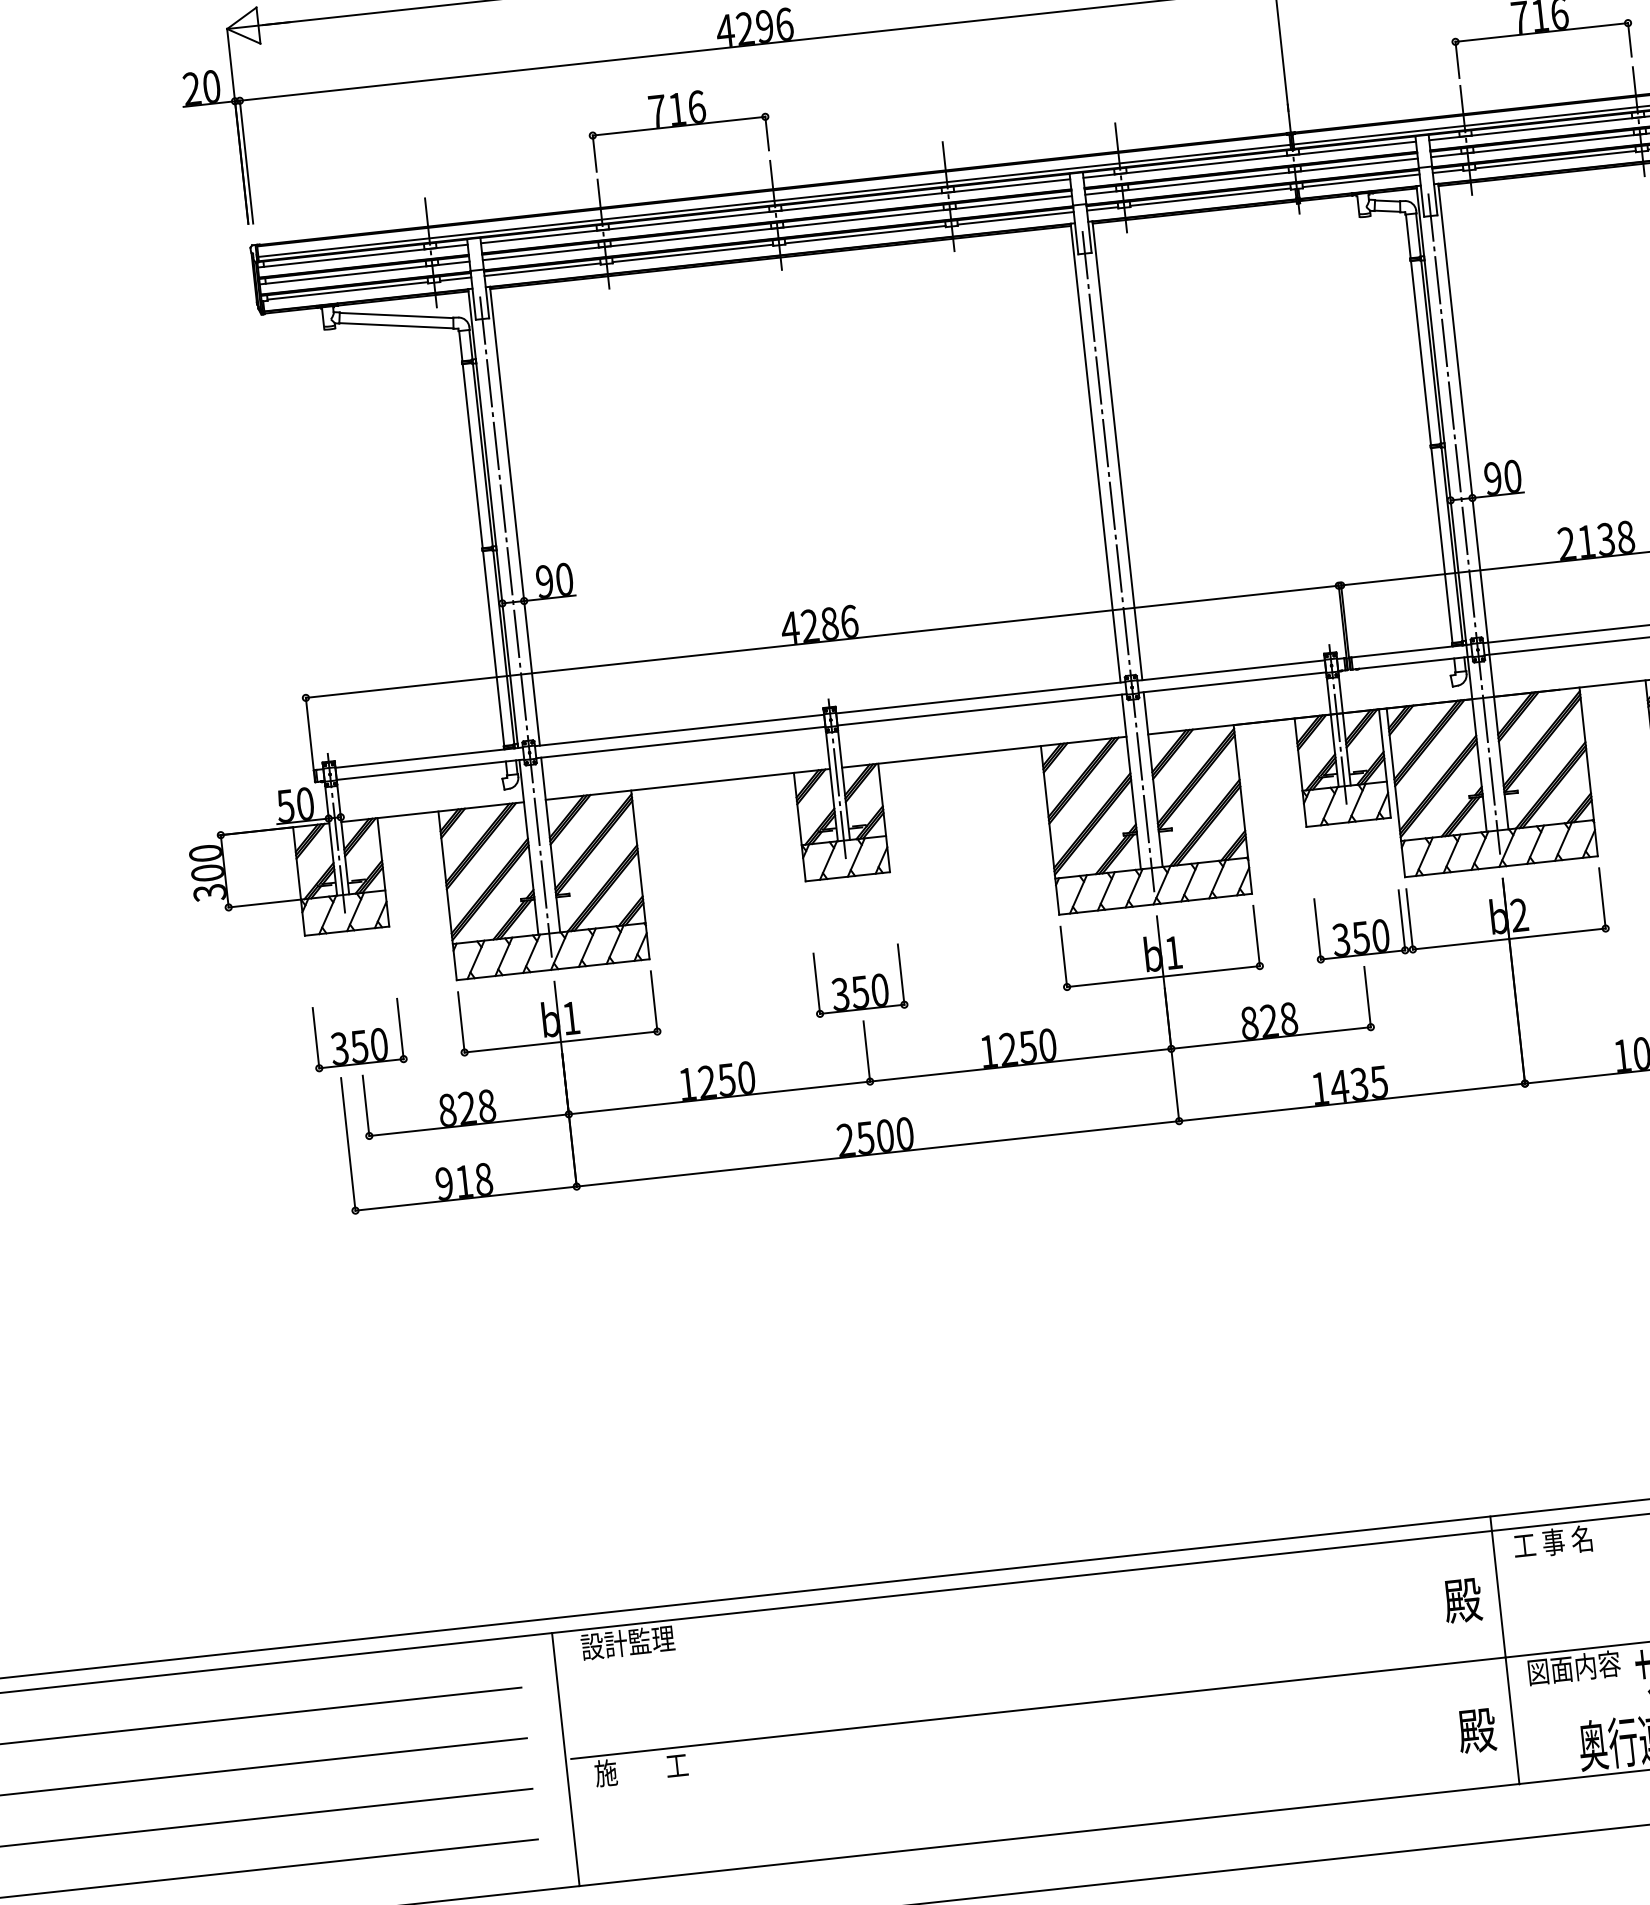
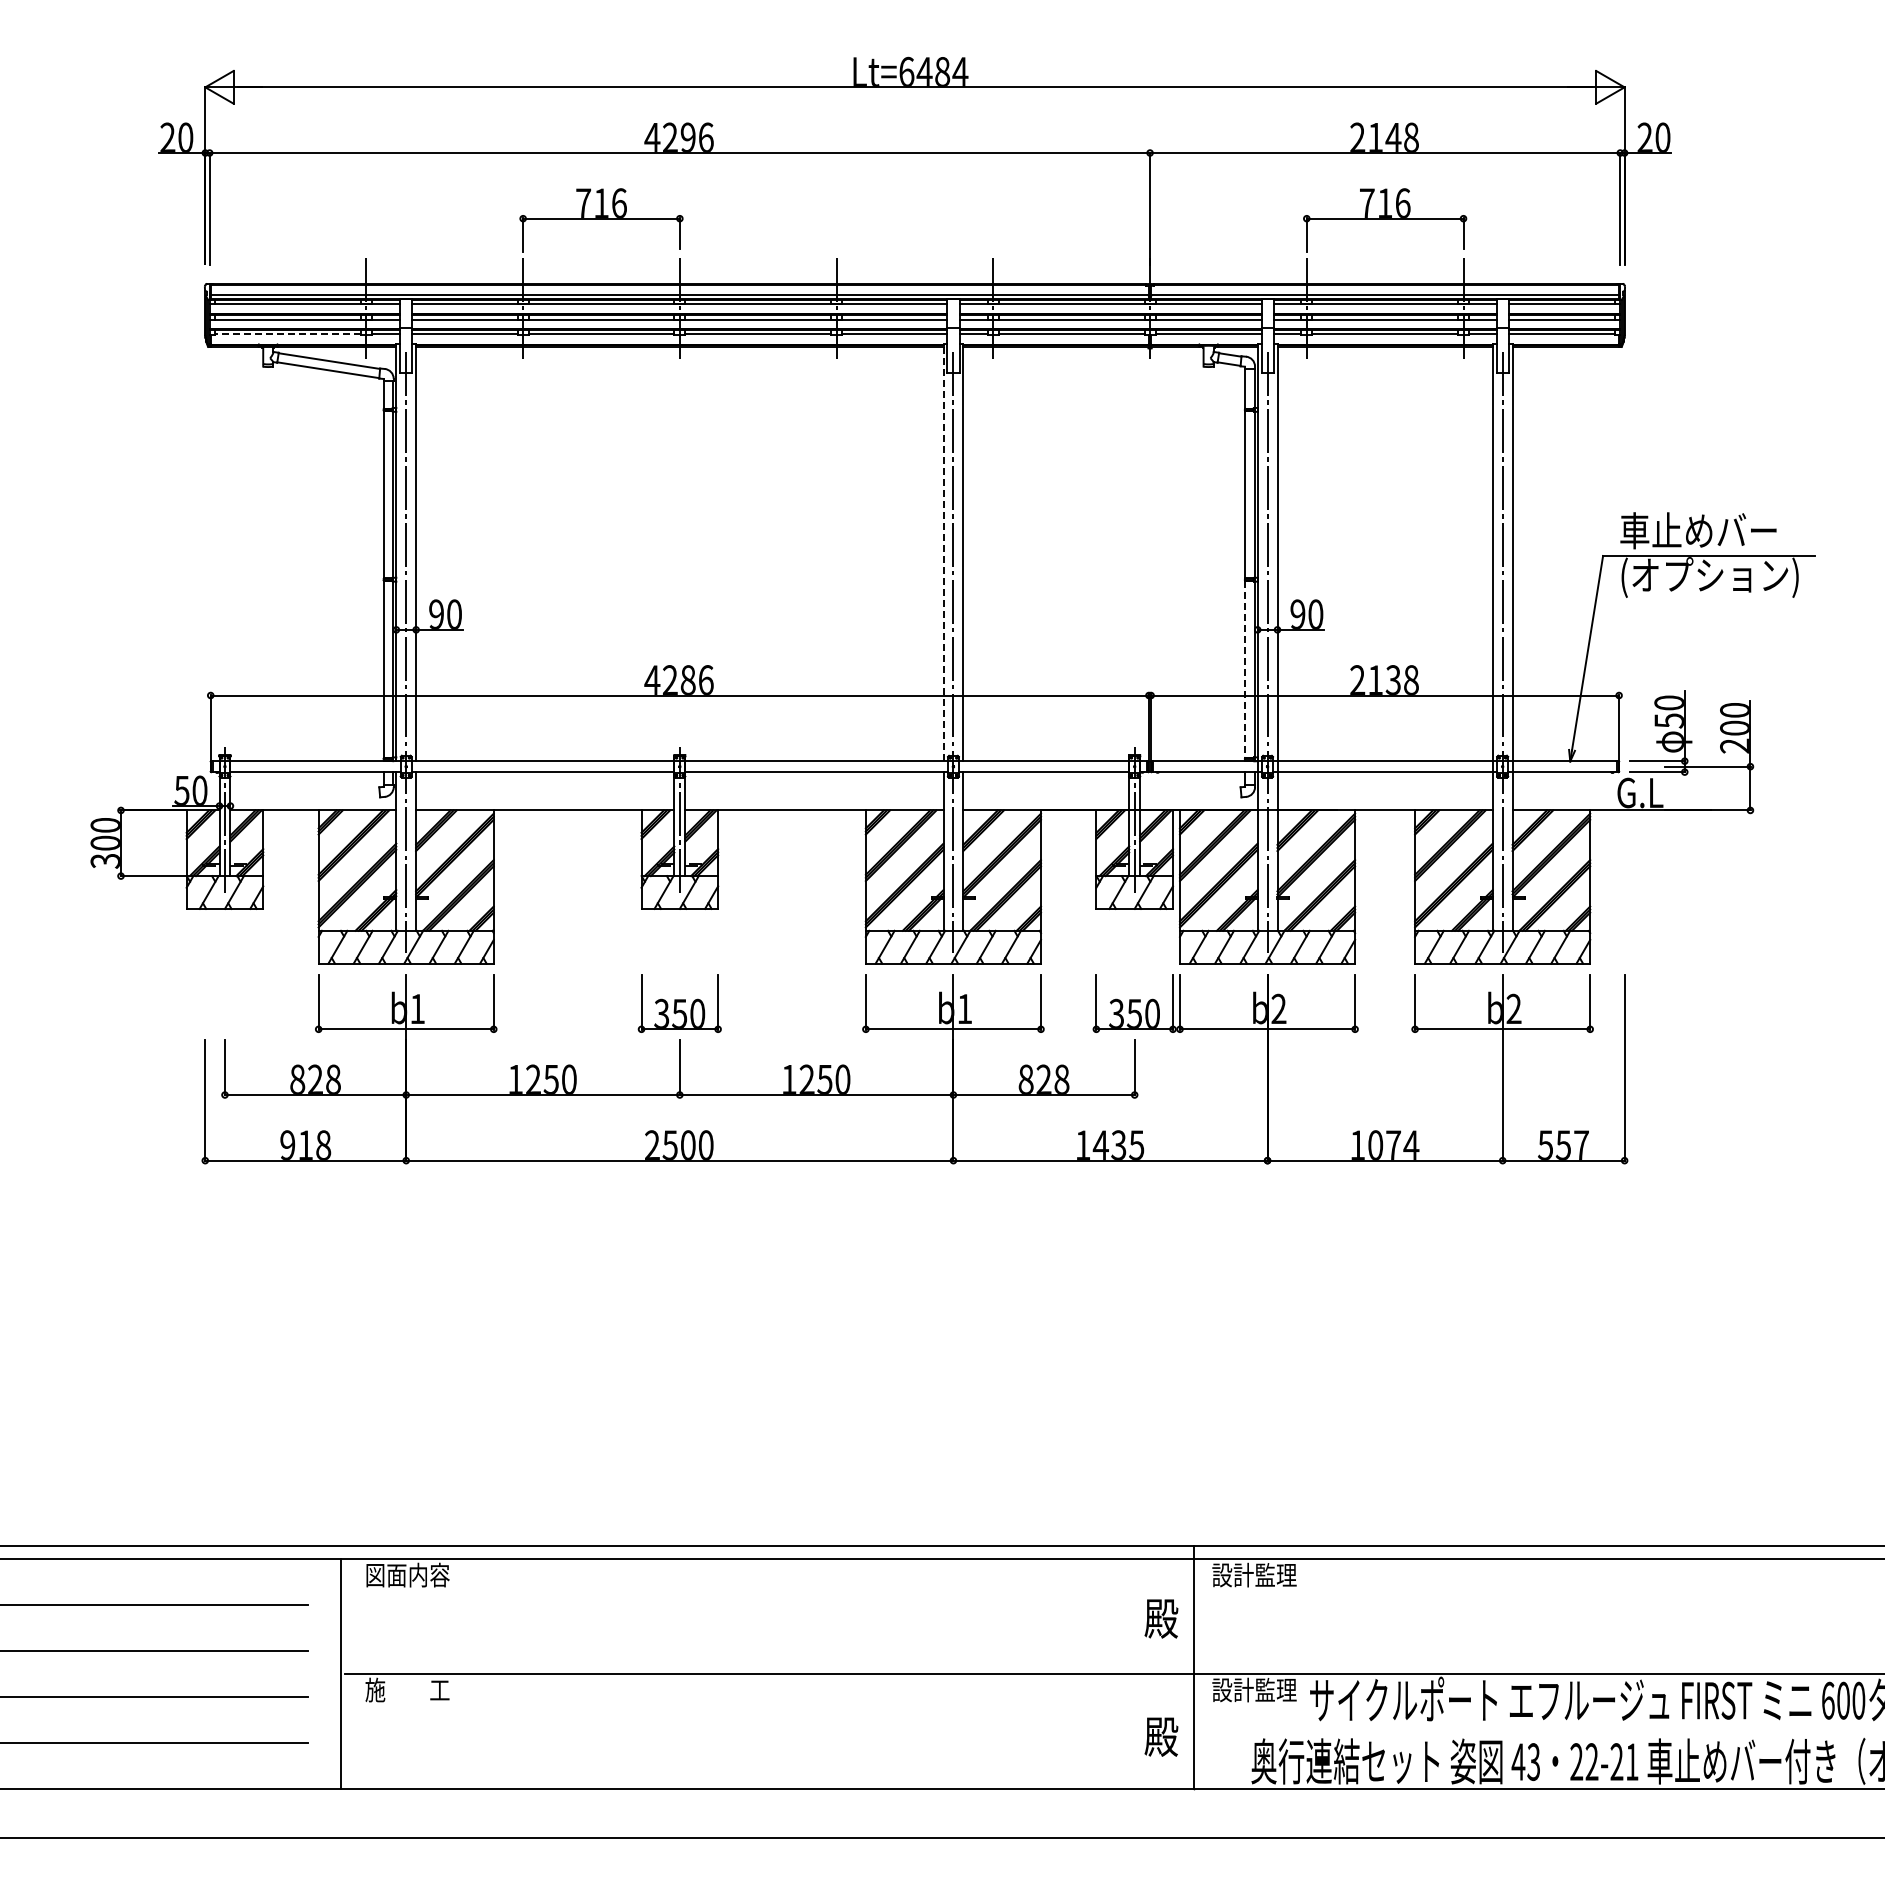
line: (348, 291) -> (288, 334), solid -> dashed
line: (1095, 452) -> (943, 552), solid -> dashed
line: (1442, 546) -> (1245, 670), solid -> dashed
part: (357, 1035) -> (224, 1003), removed
text: (1560, 1540) -> (1254, 1574), 工 事 名 -> 設計監理
text: (627, 1642) -> (407, 1574), 設計監理 -> 図面内容
text: (1573, 1667) -> (1254, 1689), 図面内容 -> 設計監理

